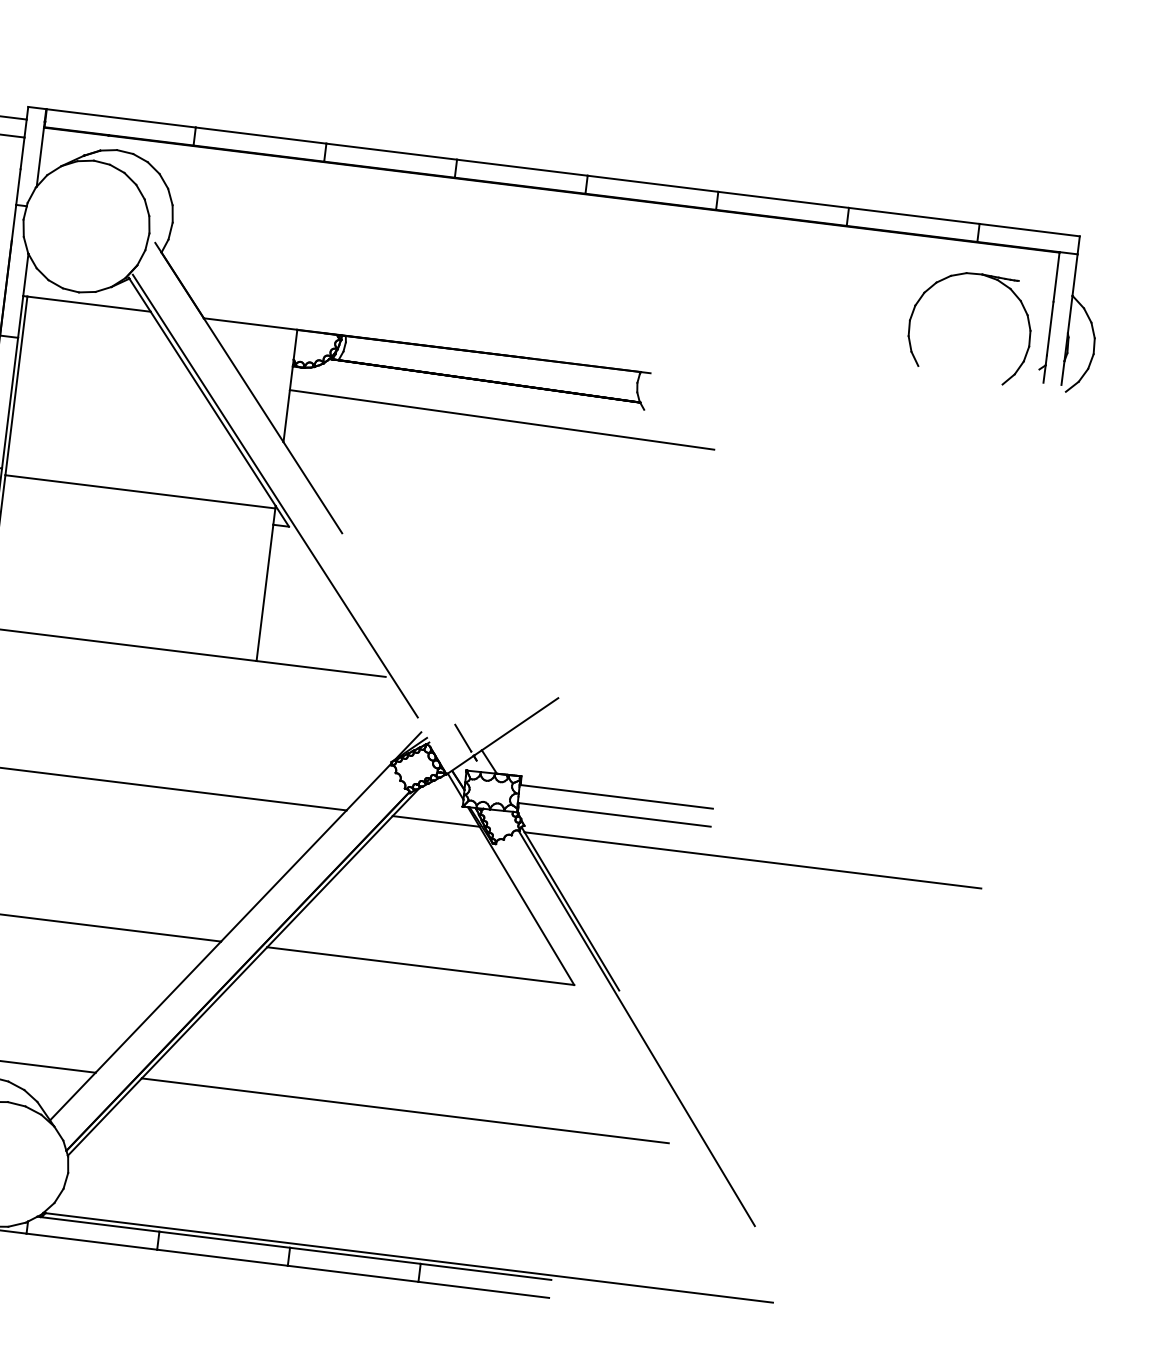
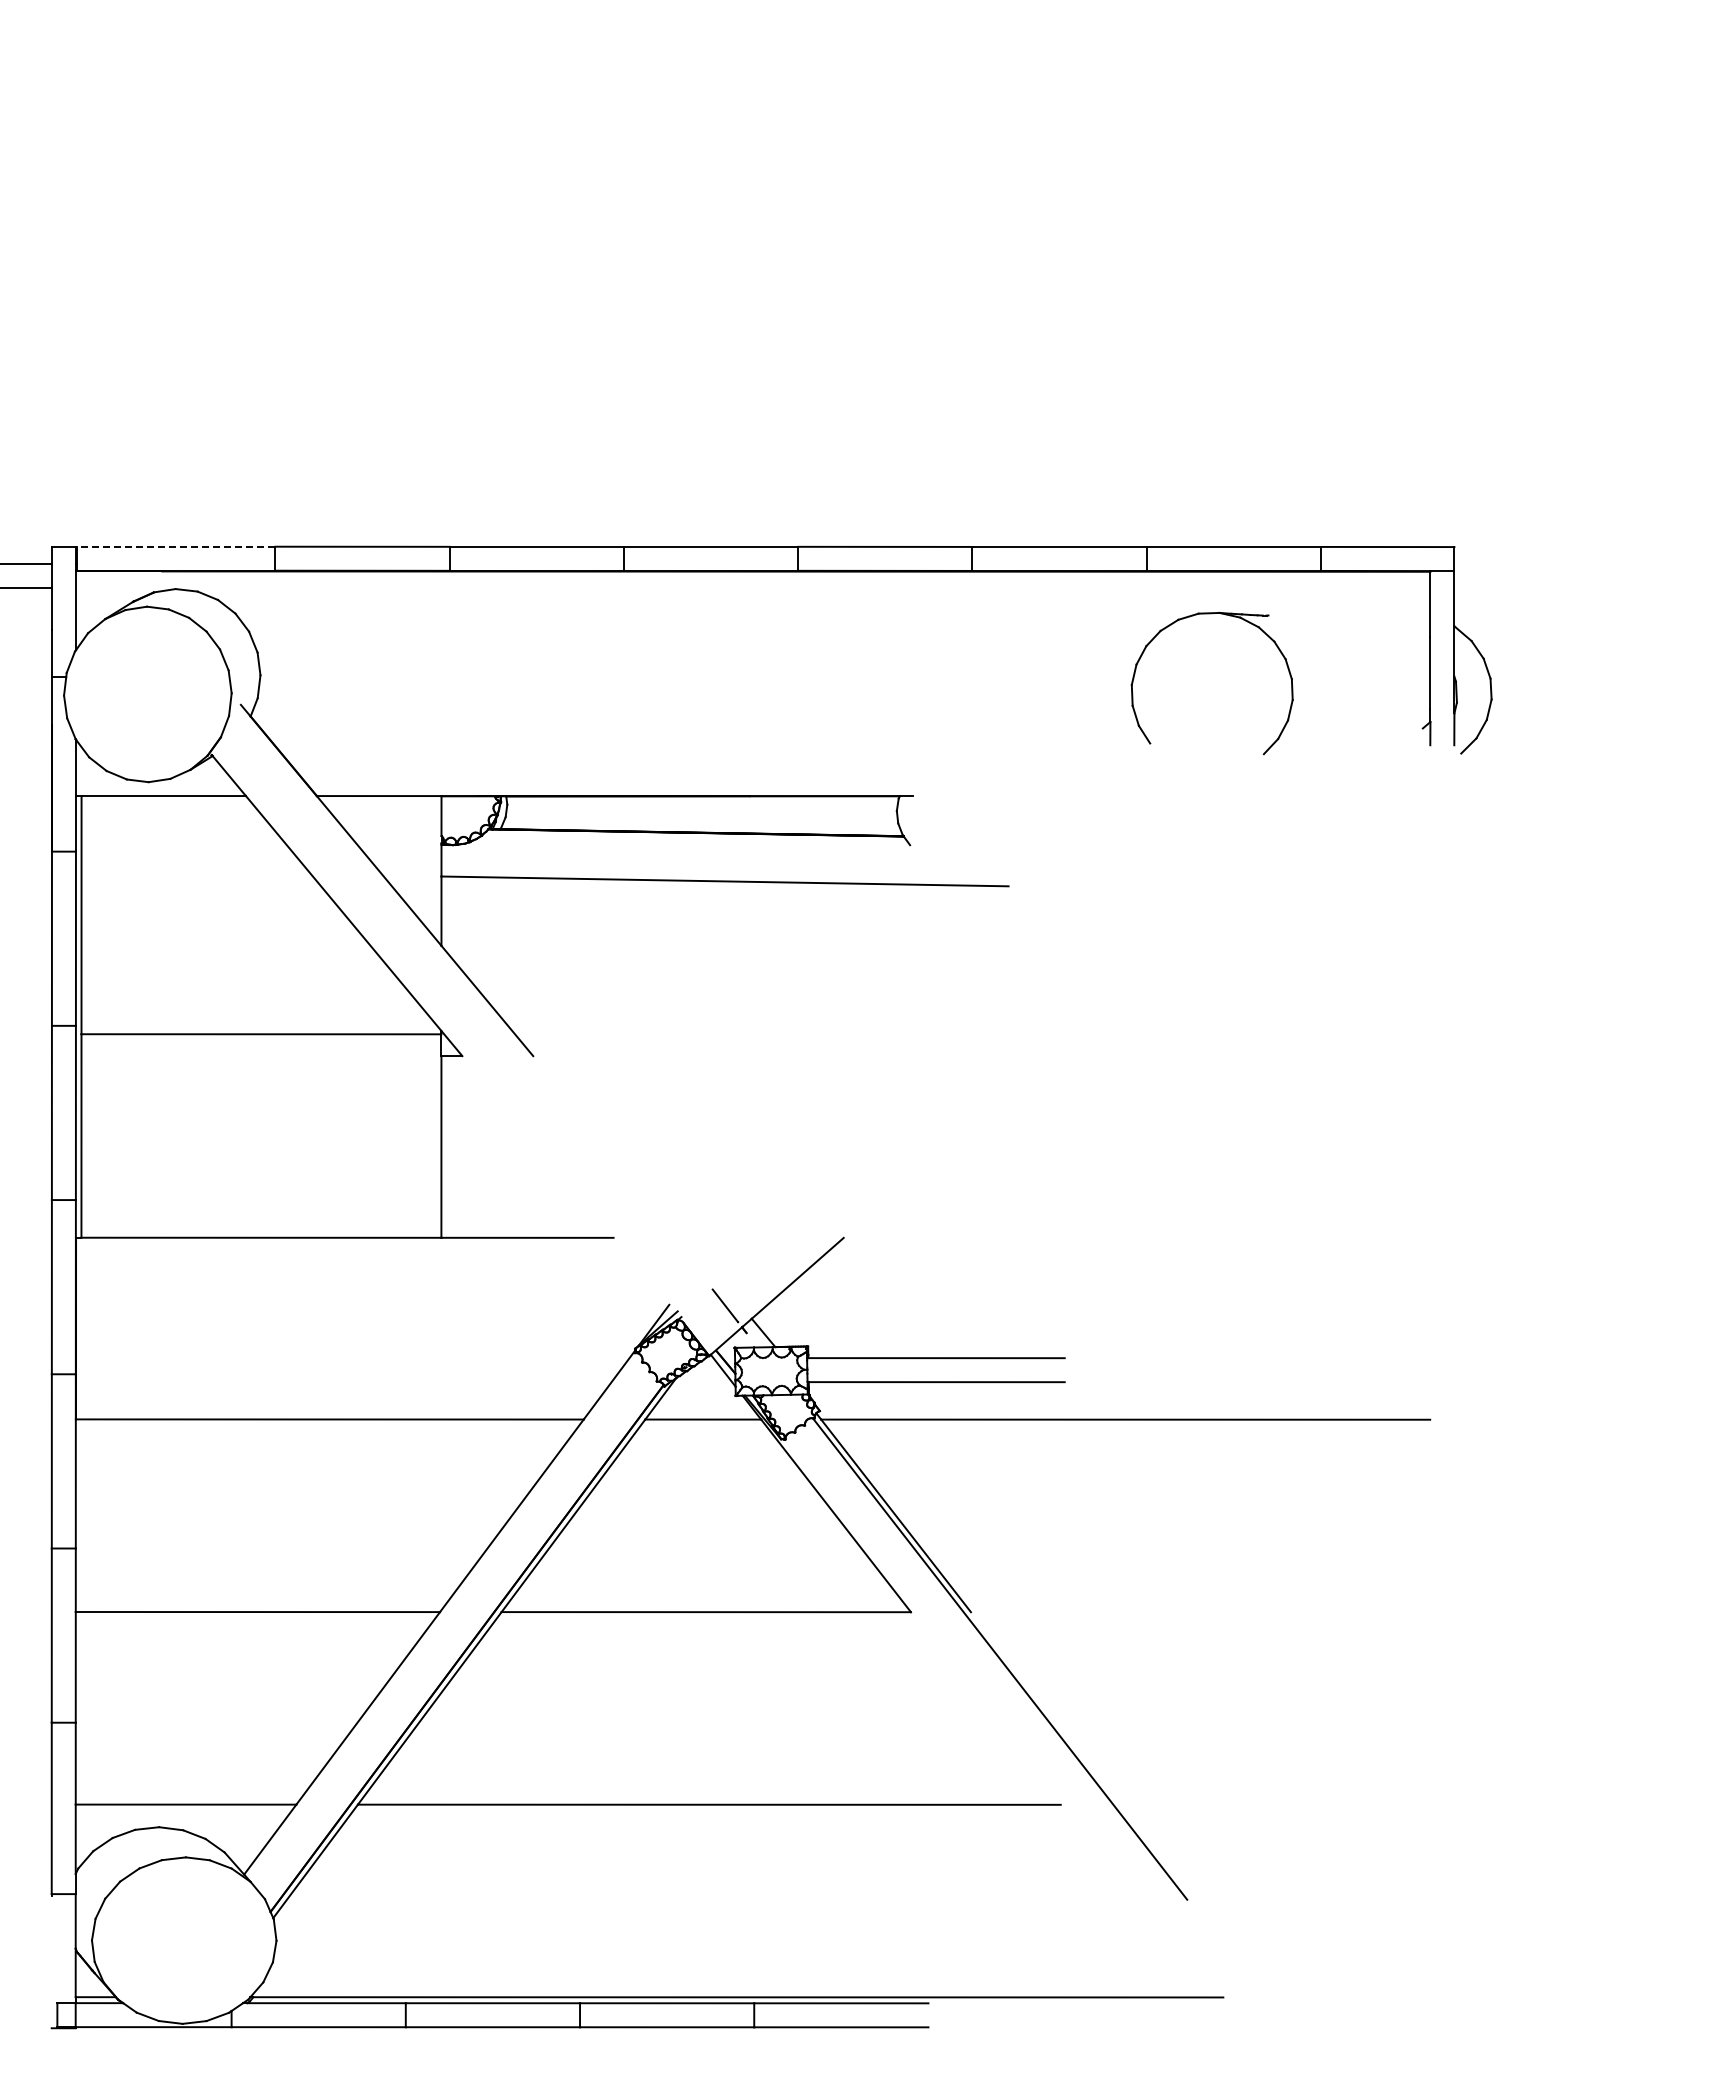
line: (120, 118) -> (175, 546), solid -> dashed
part: (976, 274) -> (1211, 614), moved
line: (275, 495) -> (439, 1017), removed

